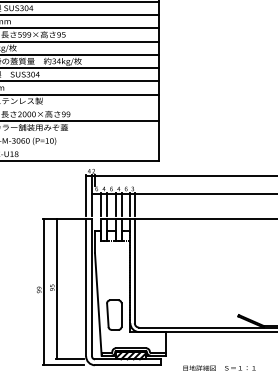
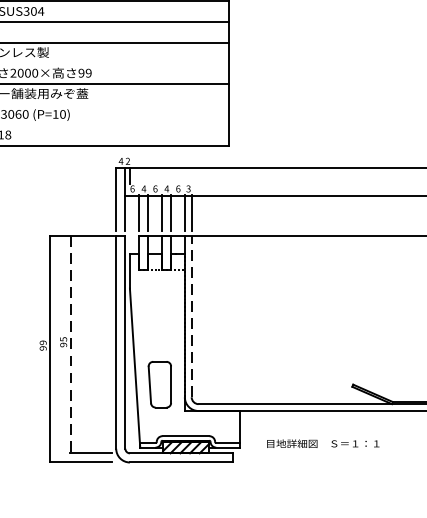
line: (134, 271) -> (191, 317), solid -> dashed
line: (56, 289) -> (70, 344), solid -> dashed
text: (219, 367) -> (323, 442), moved

